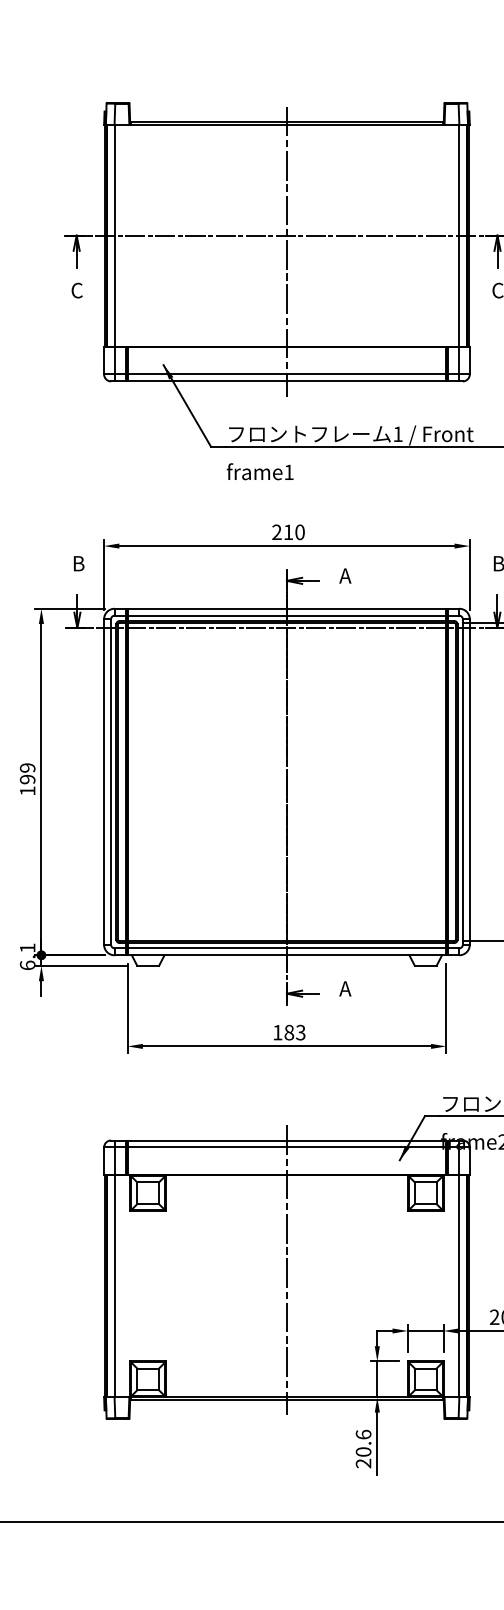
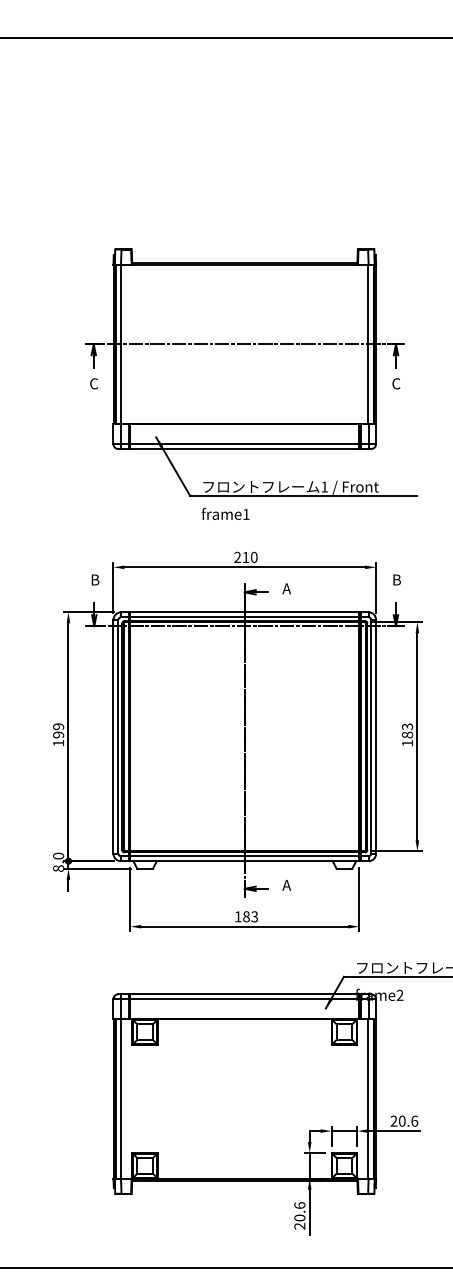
line: (286, 251) -> (244, 355), removed
text: (27, 955) -> (58, 861), 6.1 -> 8.0
line: (286, 1270) -> (244, 1087), removed

